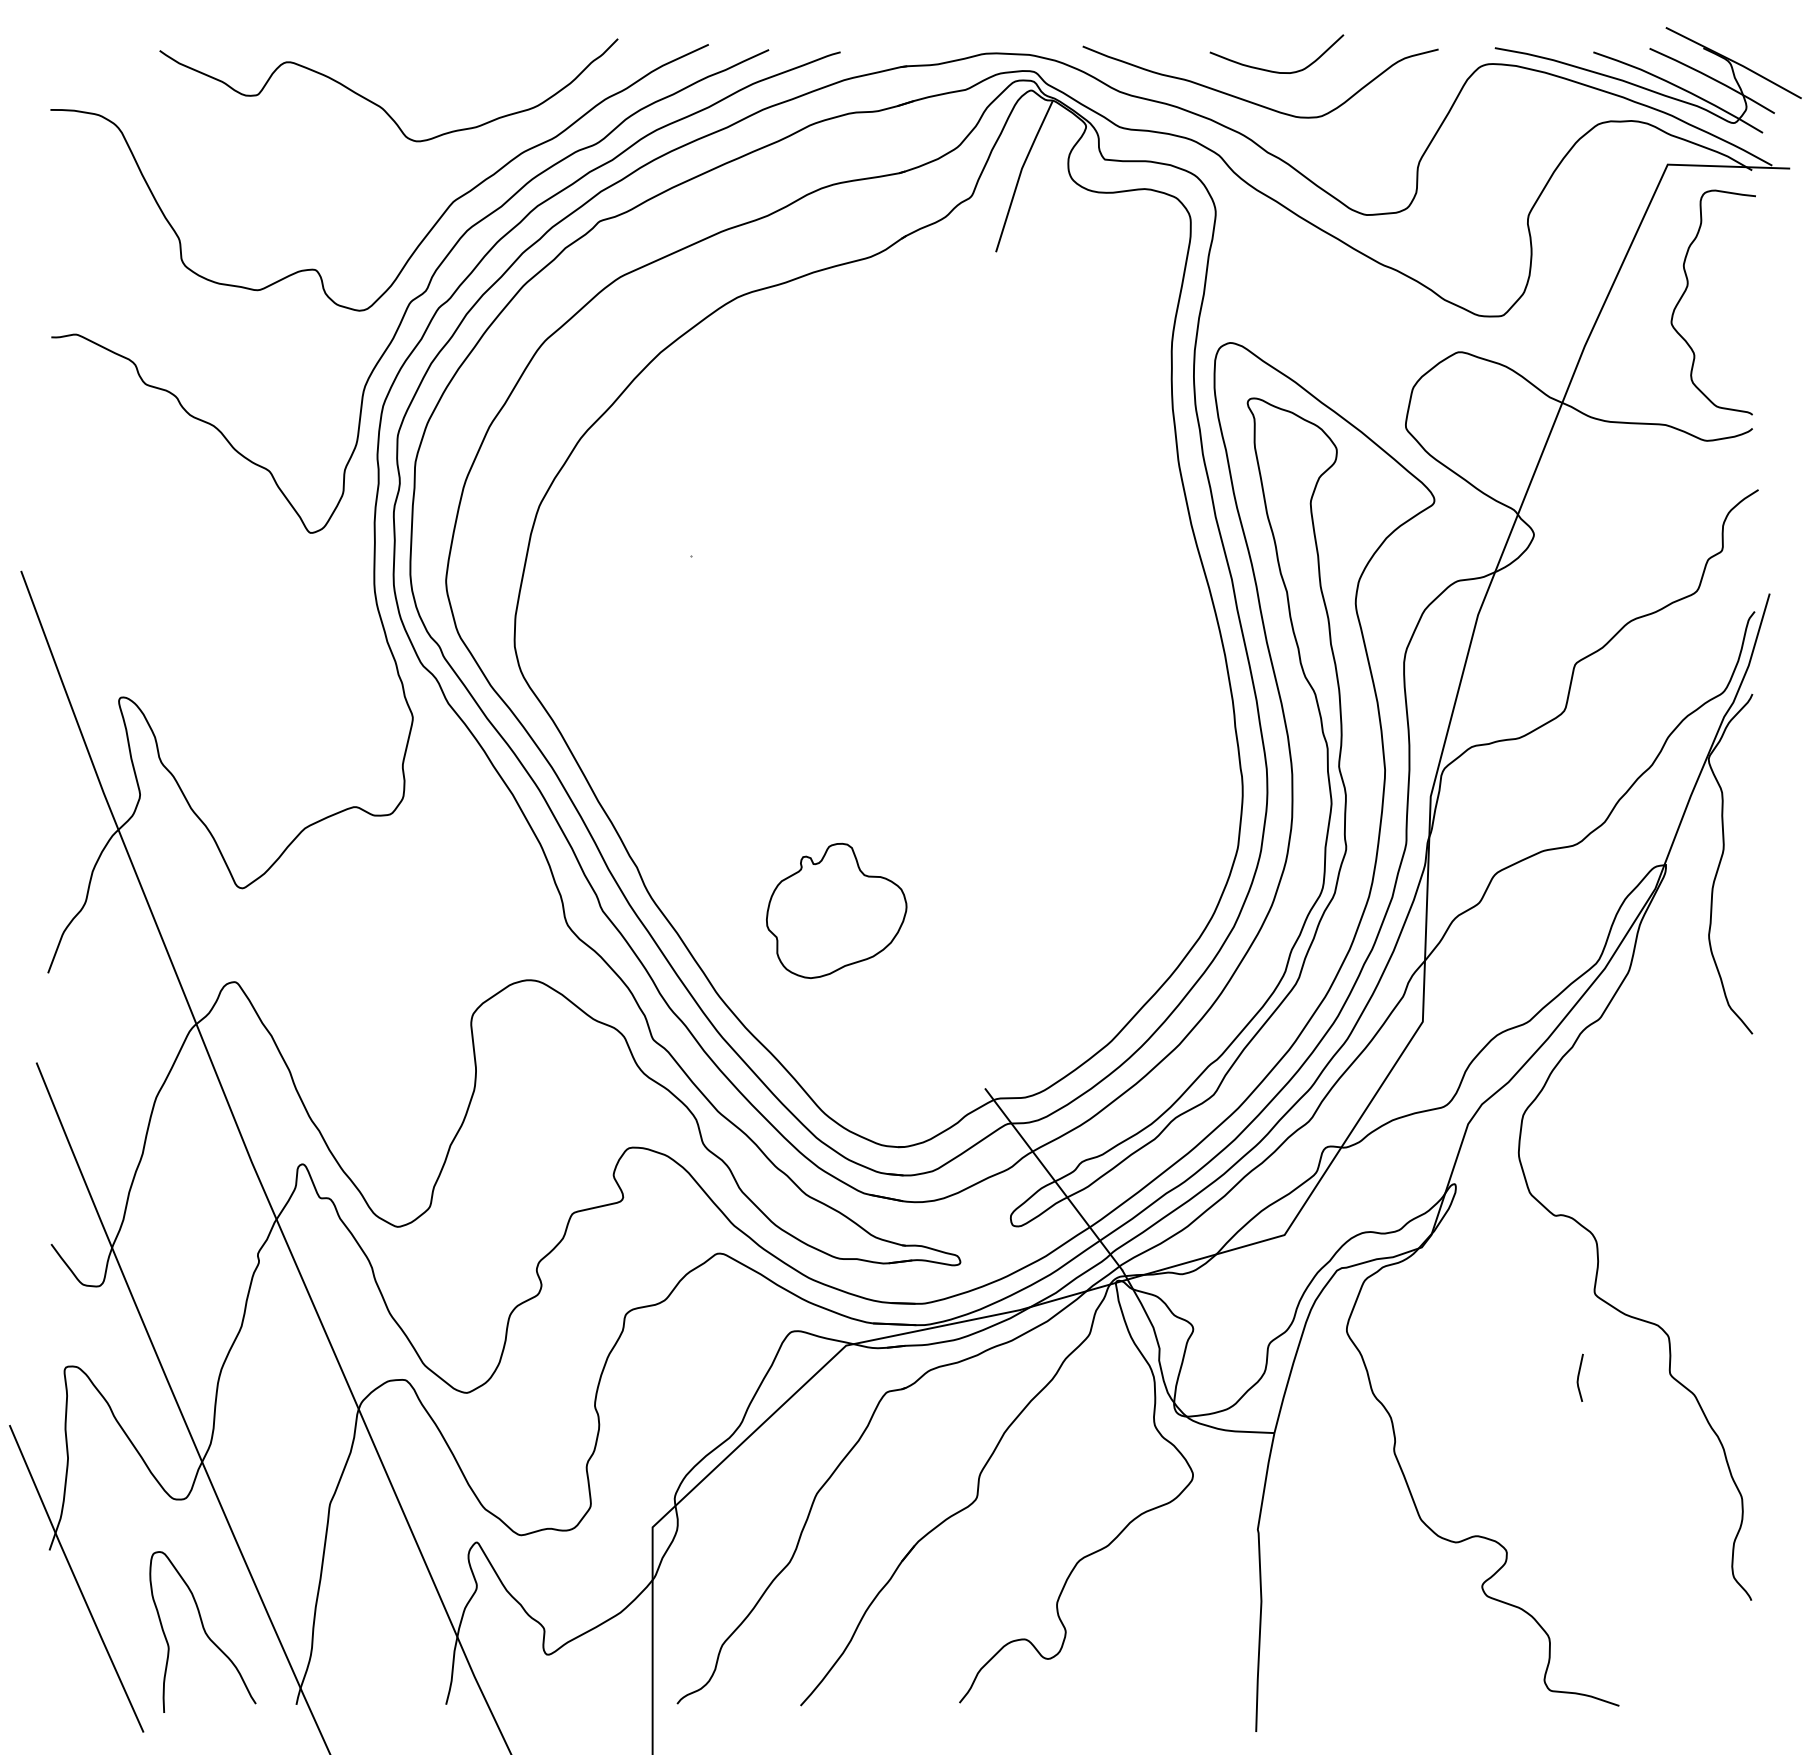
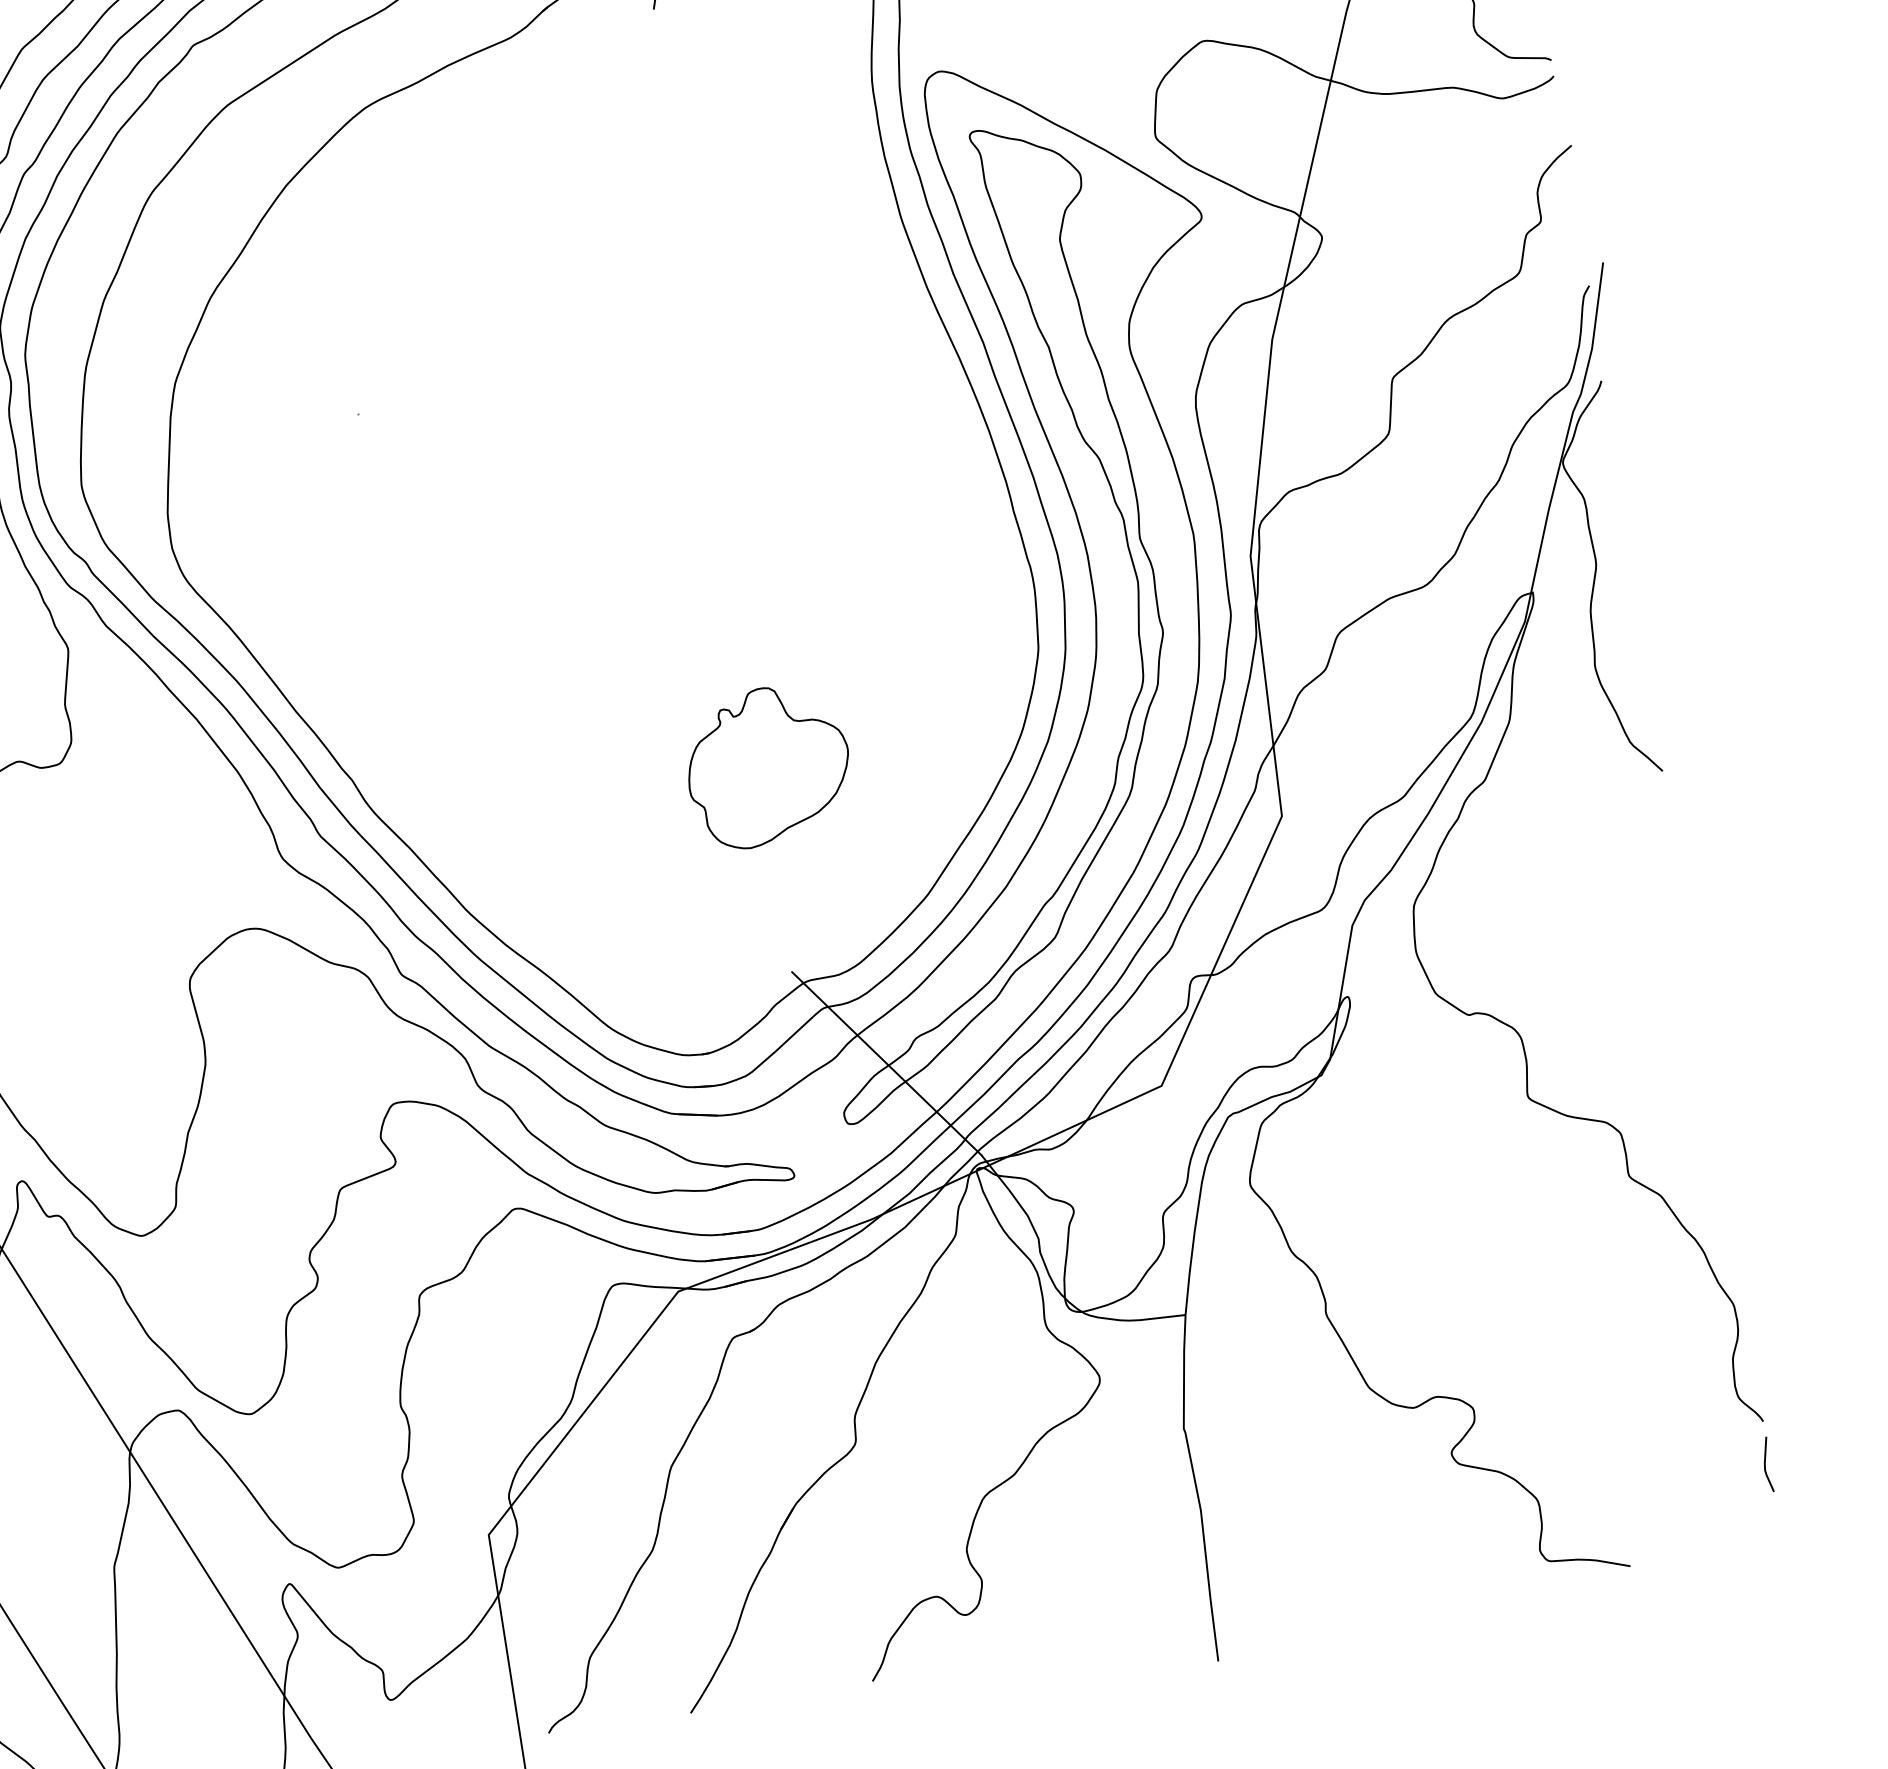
part: (836, 910) -> (768, 765), moved
line: (1579, 1376) -> (1766, 1463), moved

